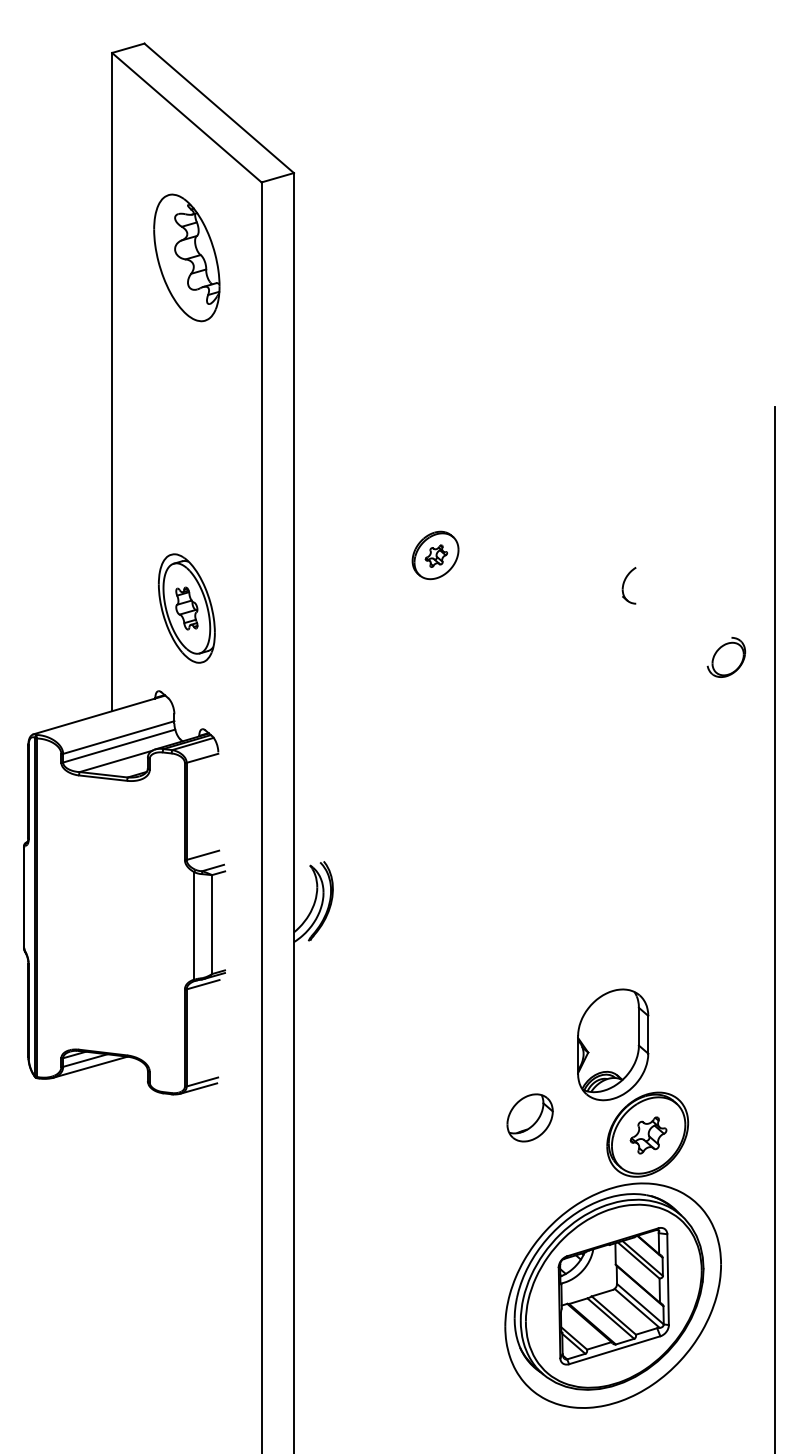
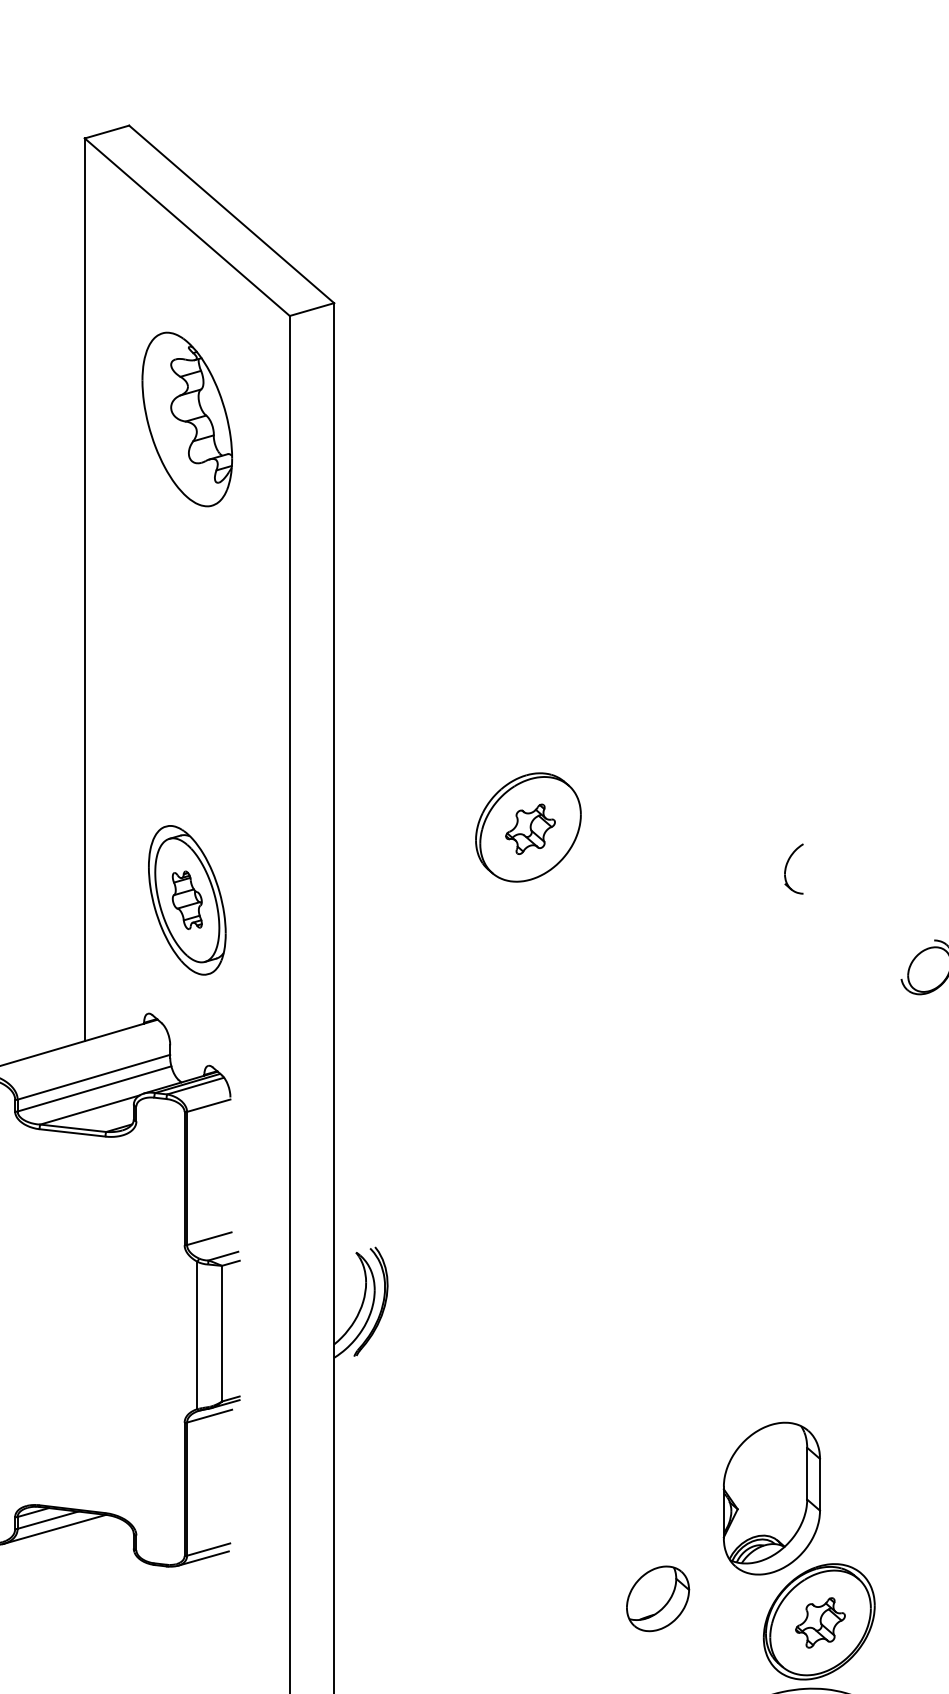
part: (435, 555) -> (528, 827), size x1.67

